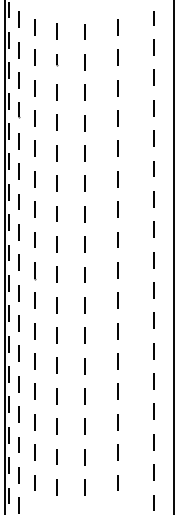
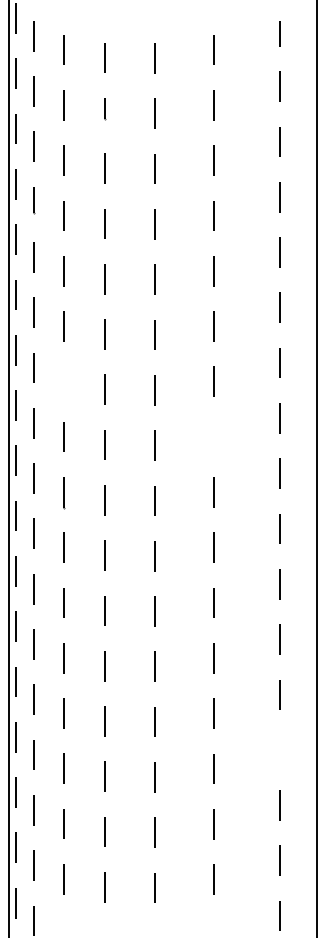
line: (34, 209) -> (62, 381), removed
line: (117, 239) -> (213, 436), removed
line: (153, 411) -> (279, 749), removed

